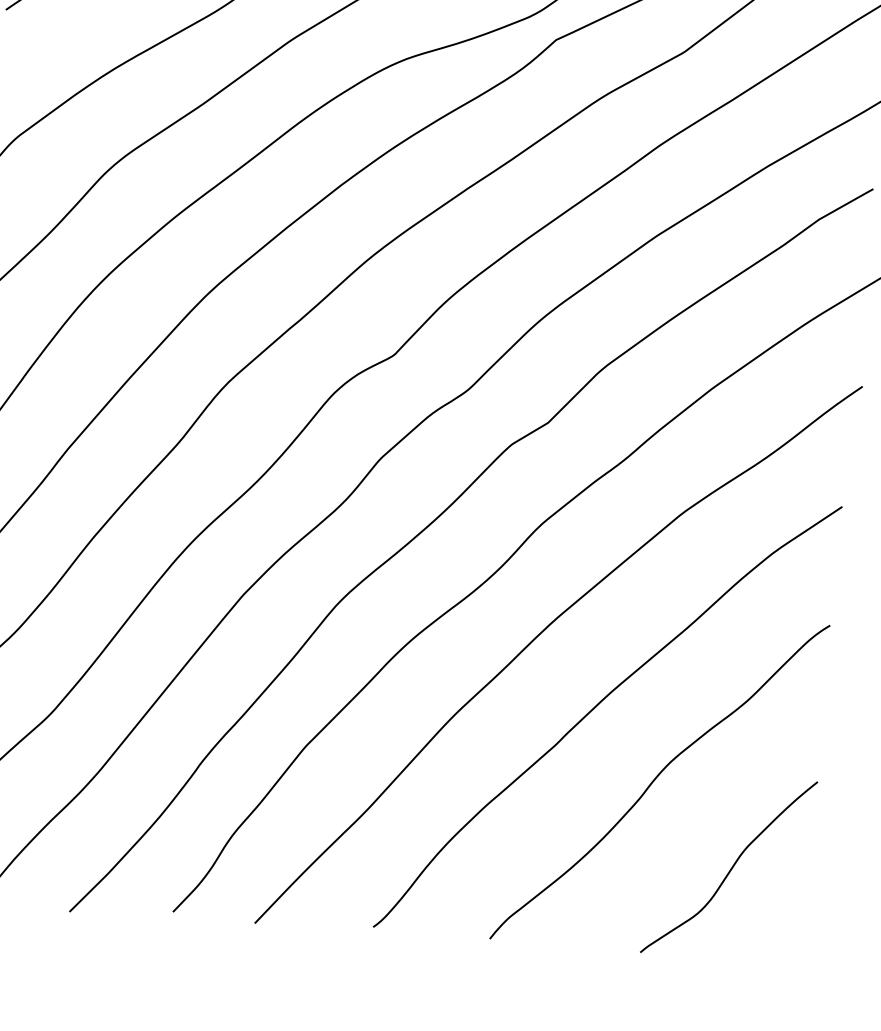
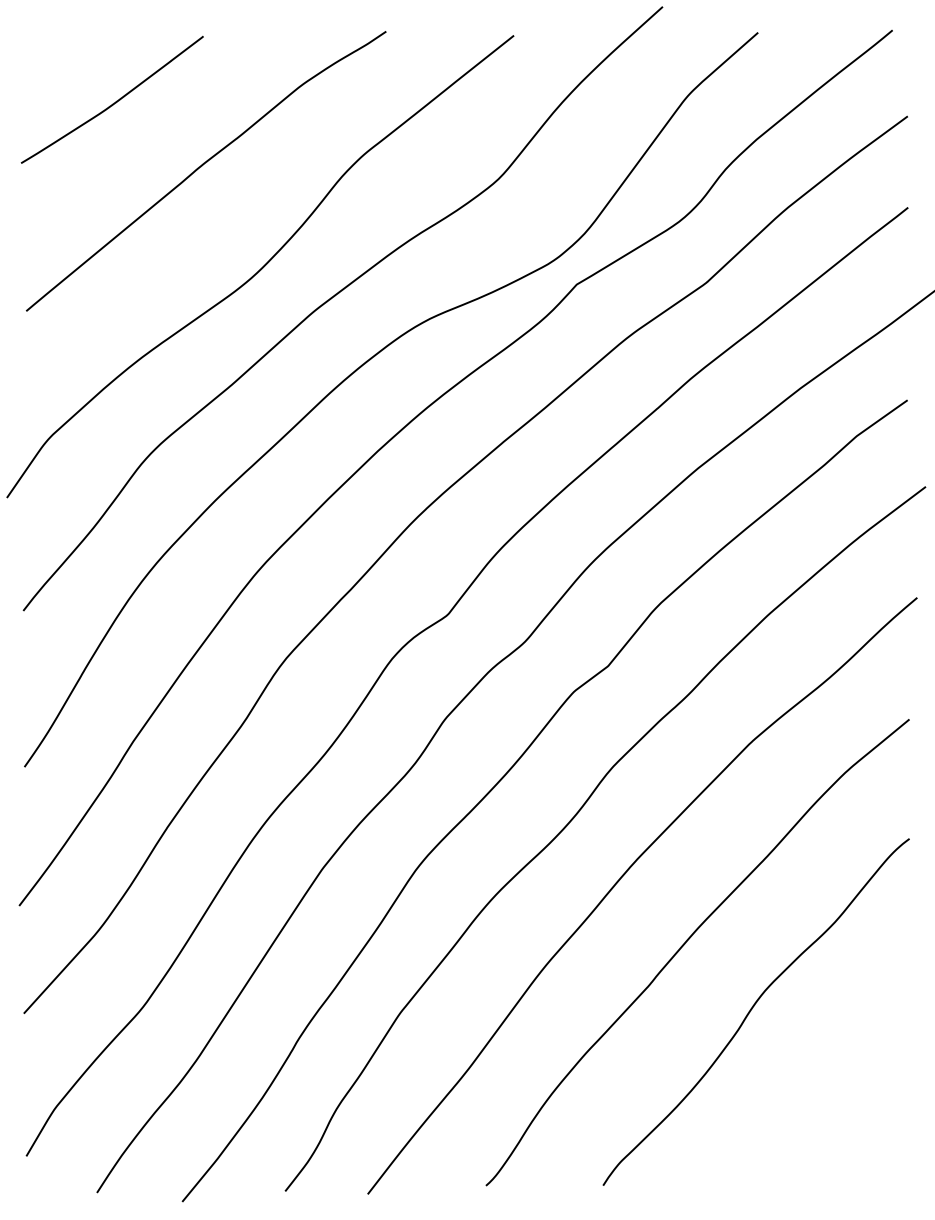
curve: (730, 868) -> (835, 1090), removed

